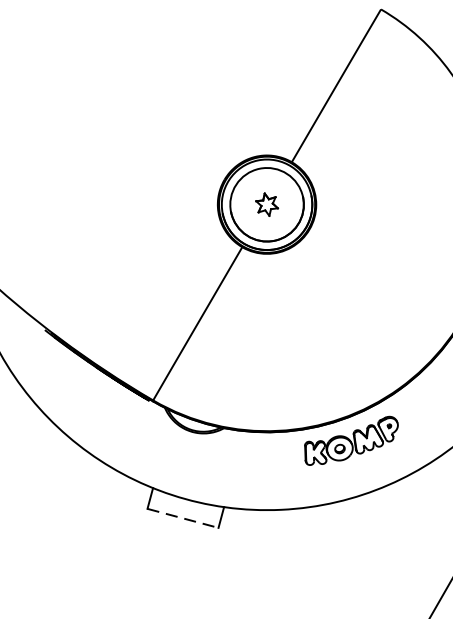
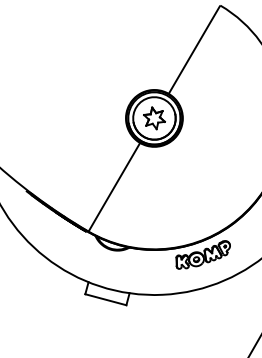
part: (267, 204) -> (154, 118), size x1.67
line: (184, 517) -> (106, 299), dashed -> solid

